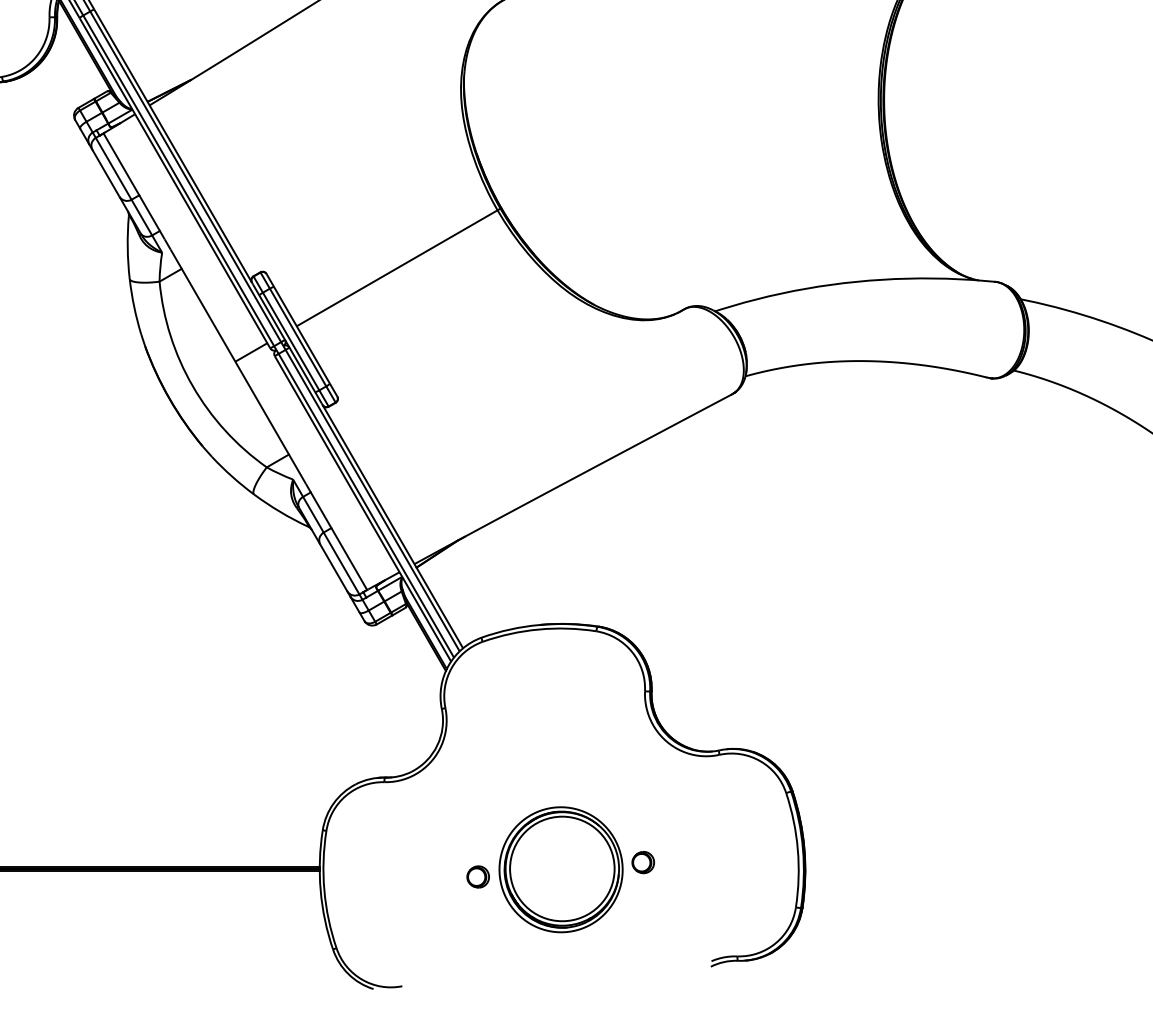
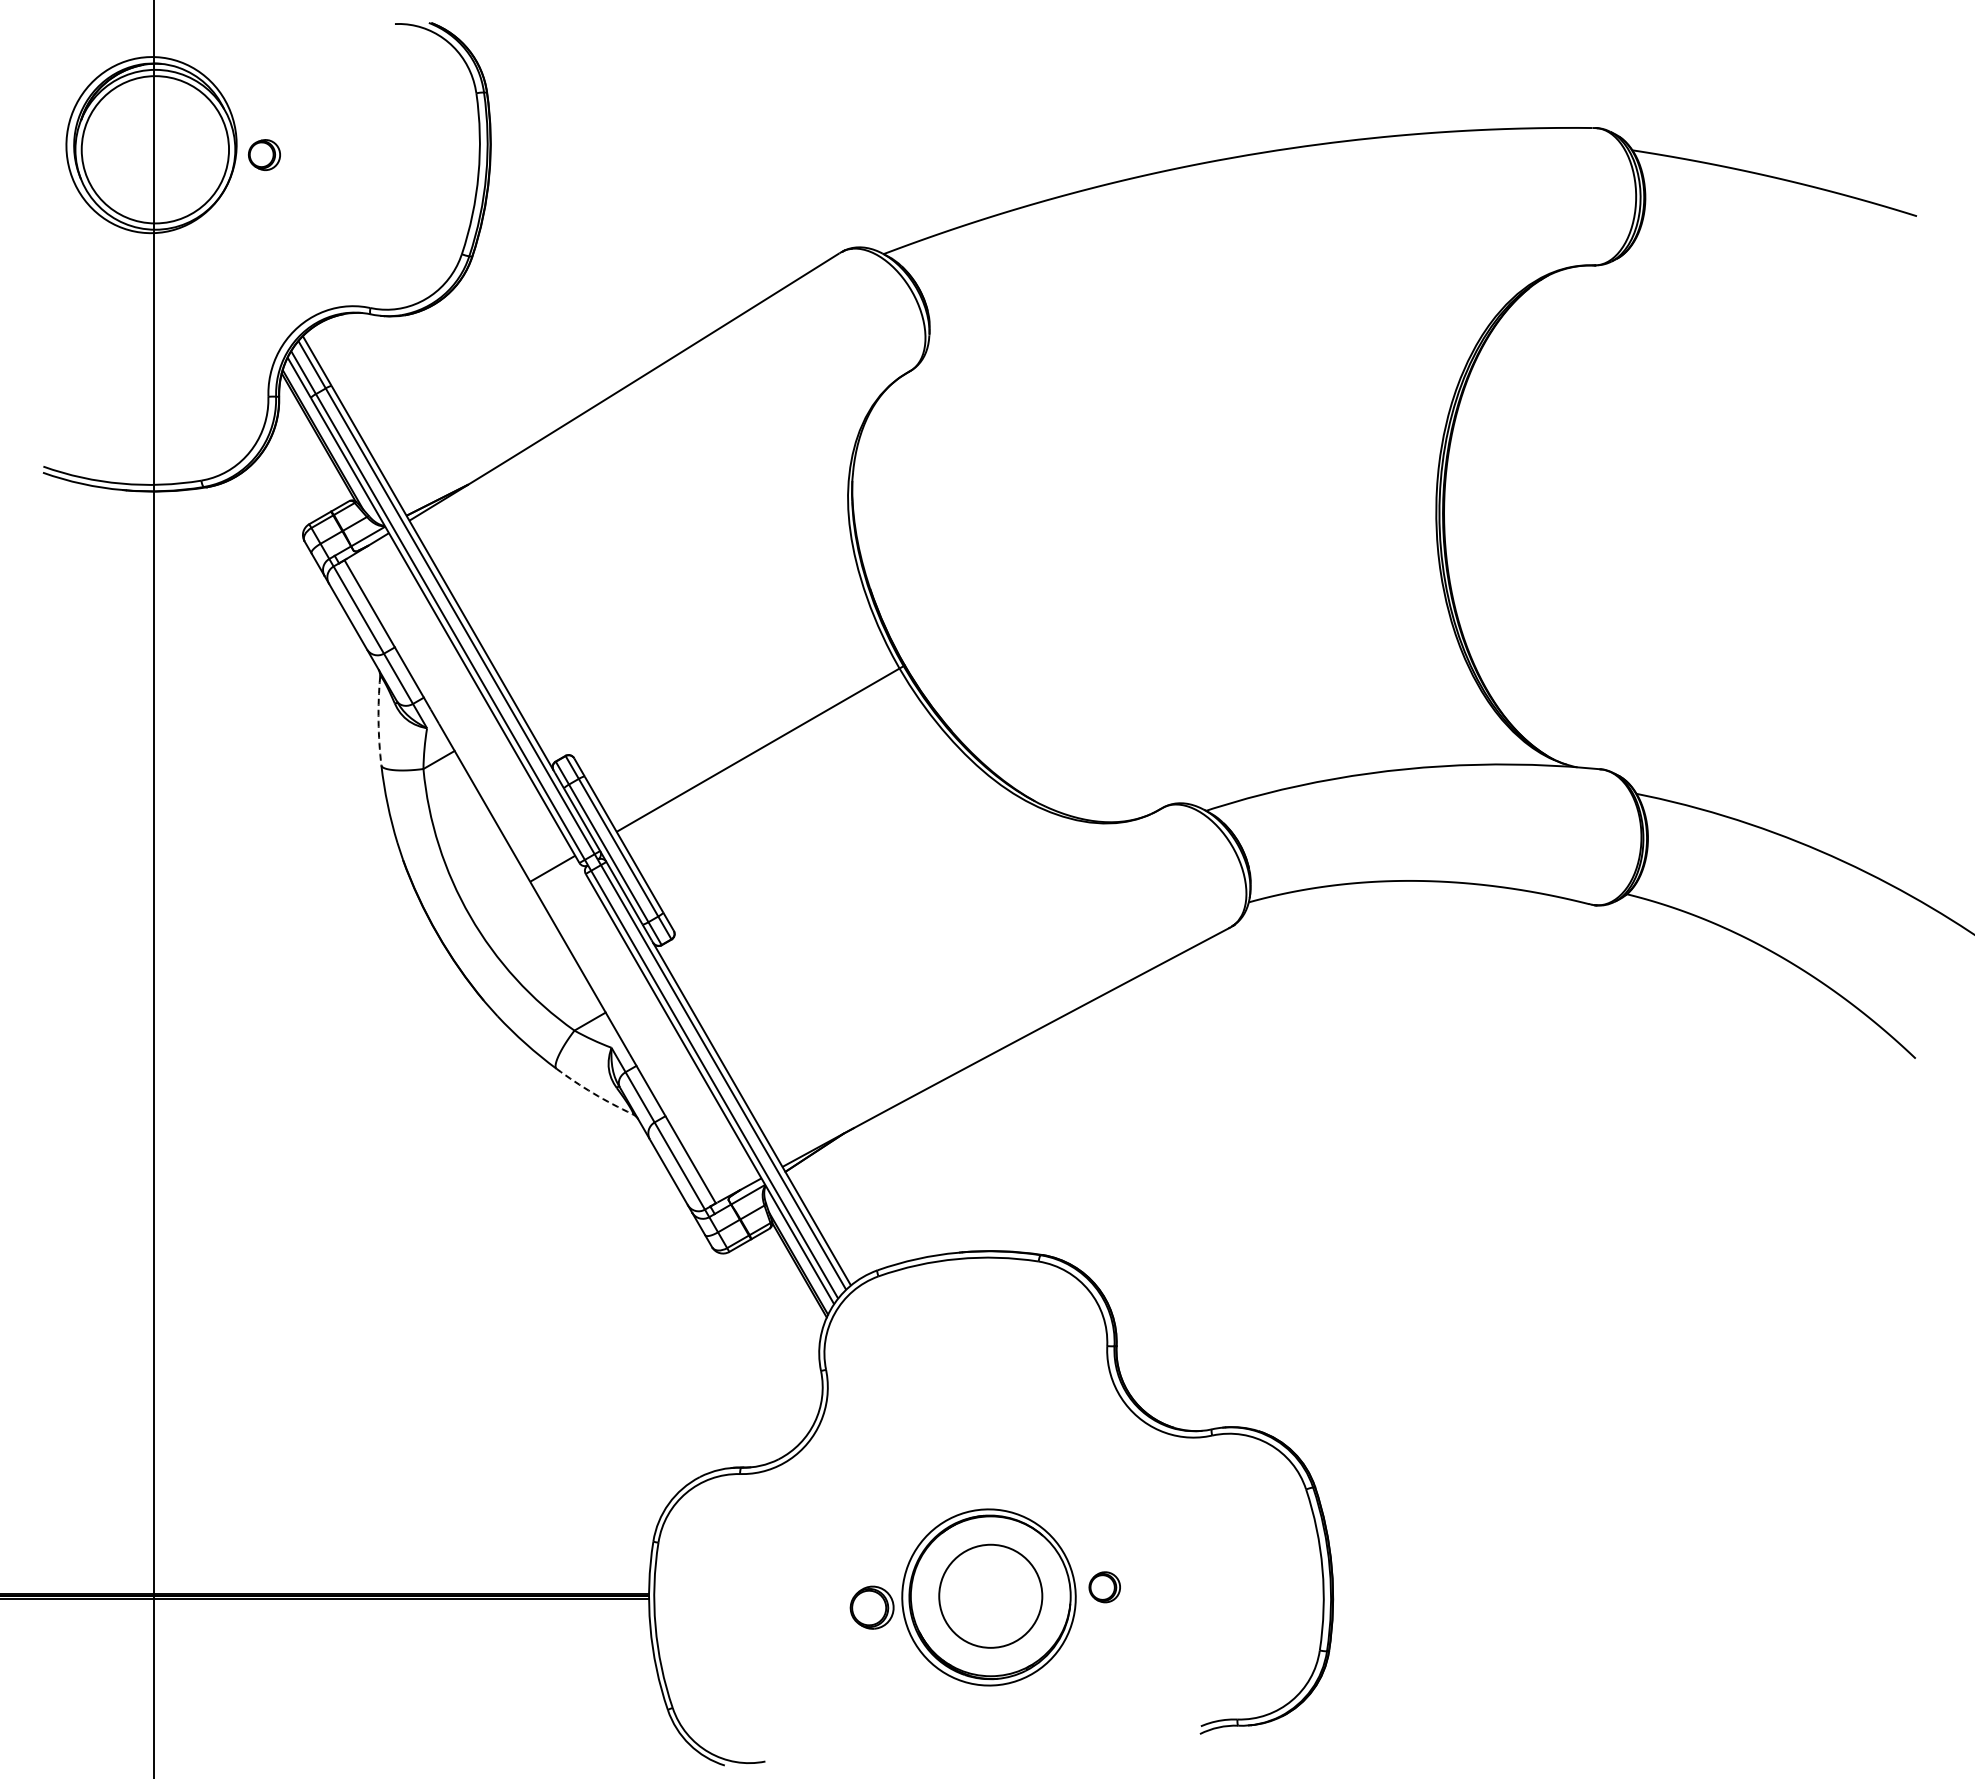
arc: (127, 247) -> (378, 721), solid -> dashed
arc: (280, 512) -> (593, 1093), solid -> dashed
circle: (562, 868) -> (990, 1595), size x0.7
part: (478, 876) -> (872, 1607), size x1.4

